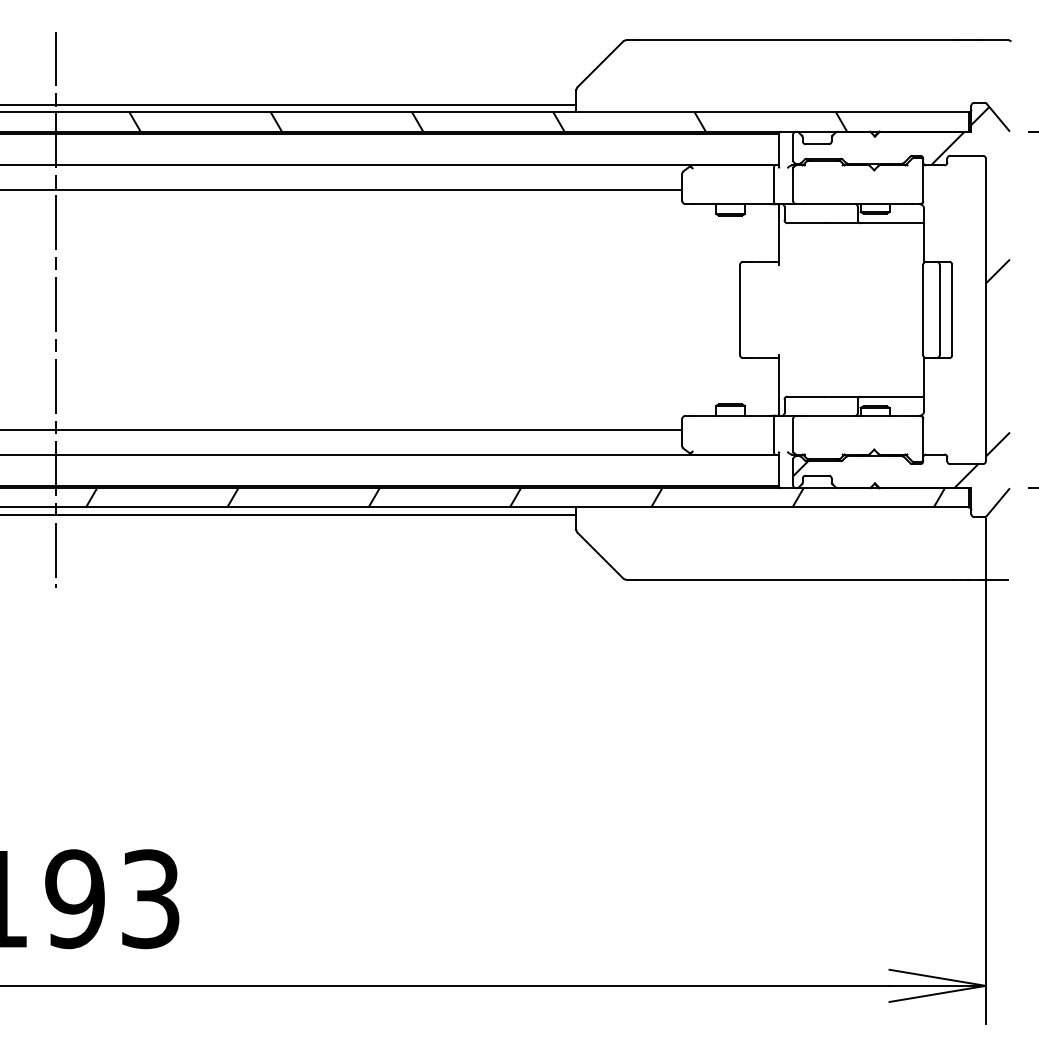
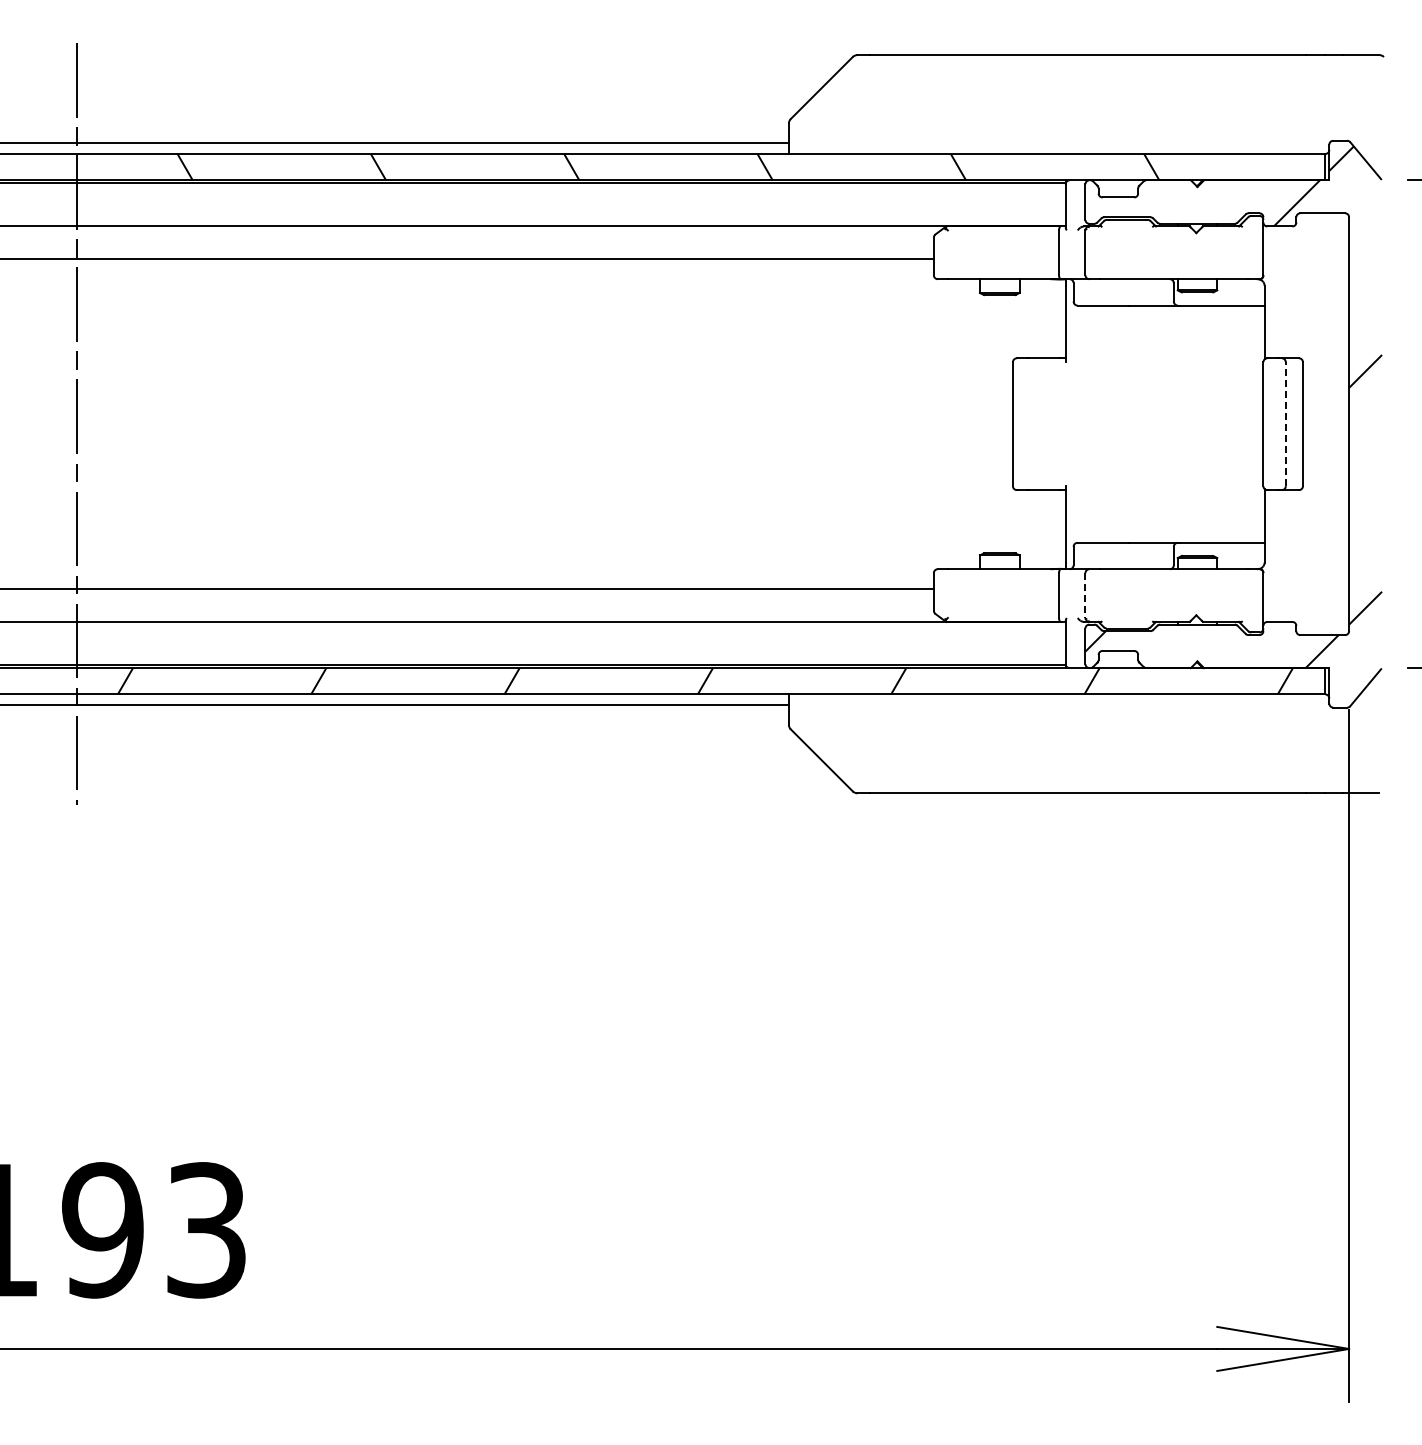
line: (939, 310) -> (1285, 424), solid -> dashed
line: (793, 435) -> (1085, 596), solid -> dashed

